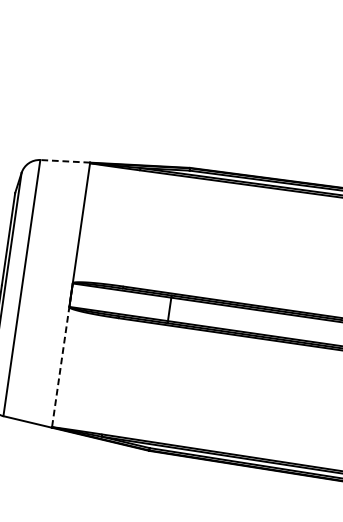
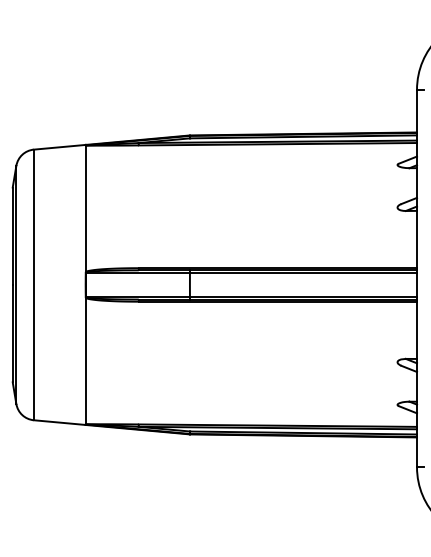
line: (64, 161) -> (59, 147), dashed -> solid
line: (61, 361) -> (85, 355), dashed -> solid

